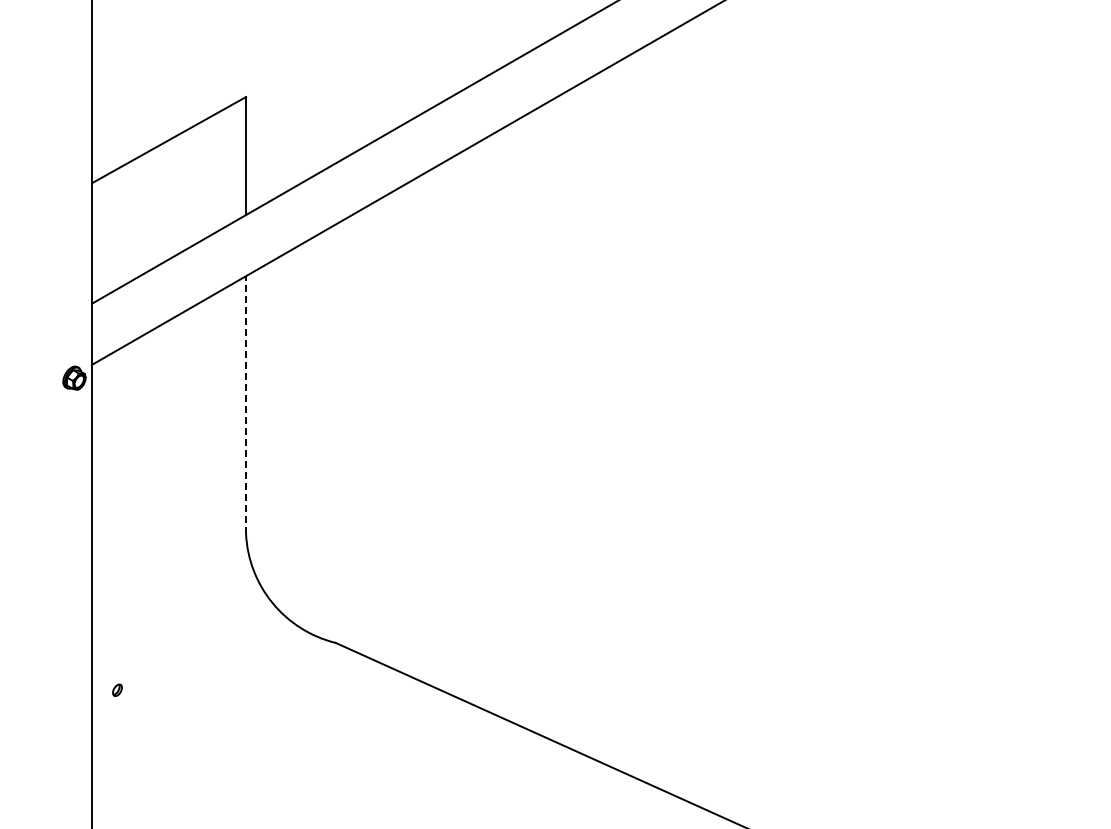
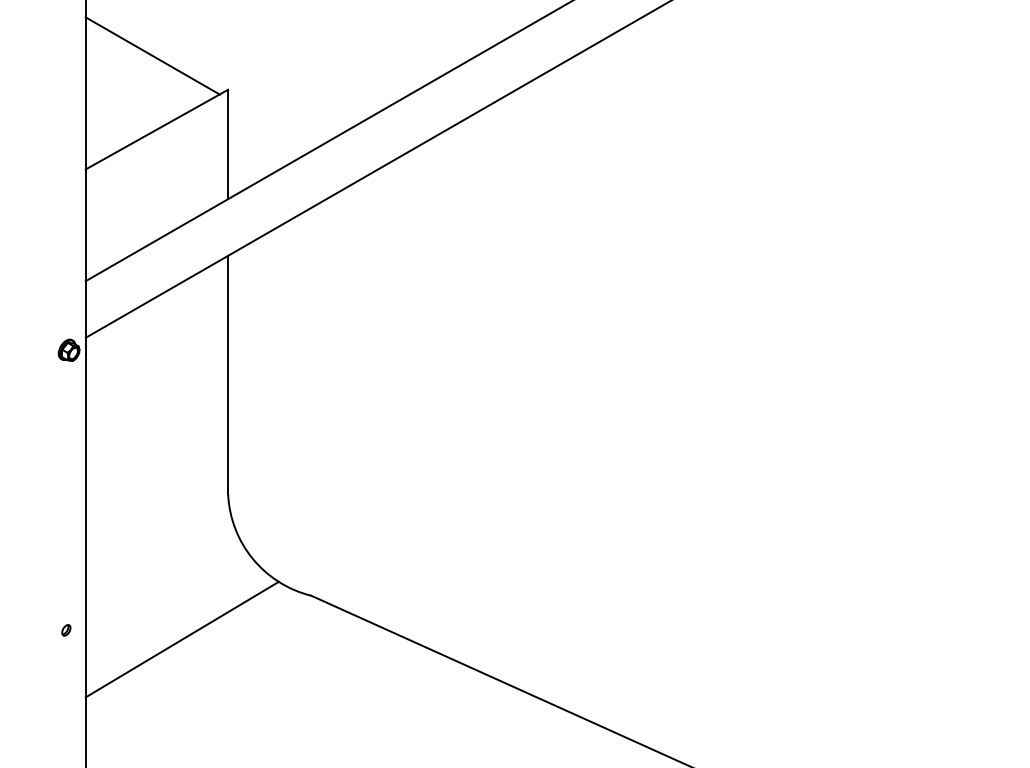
line: (164, 60) -> (152, 55), added
line: (246, 404) -> (228, 374), dashed -> solid
part: (117, 689) -> (66, 629), moved
line: (196, 689) -> (182, 638), added

